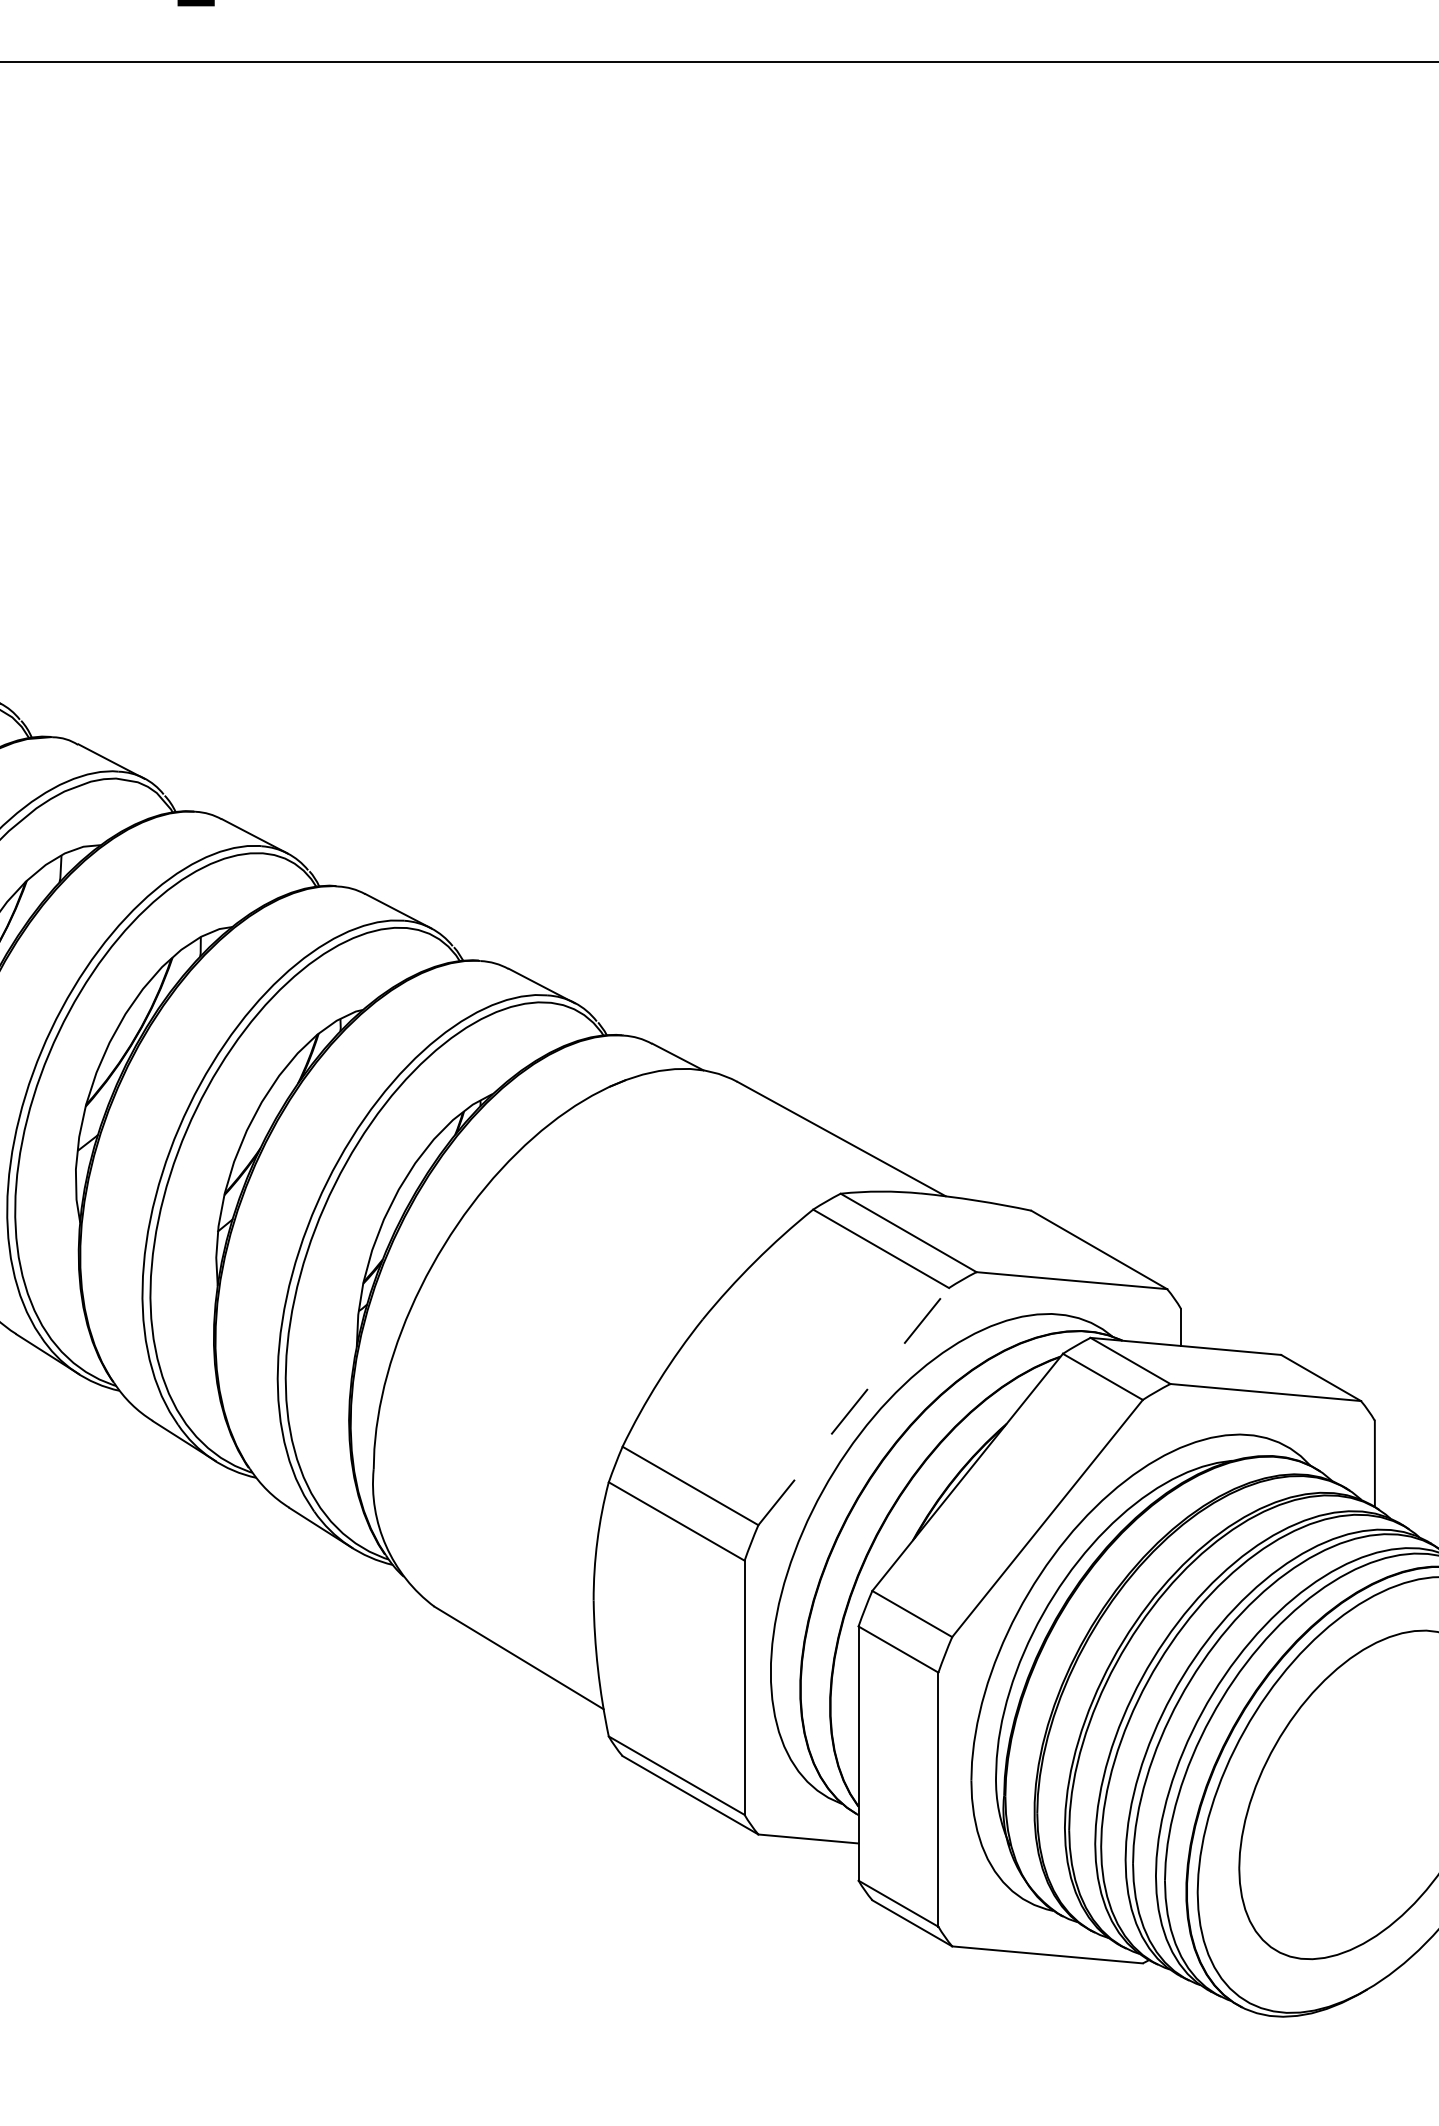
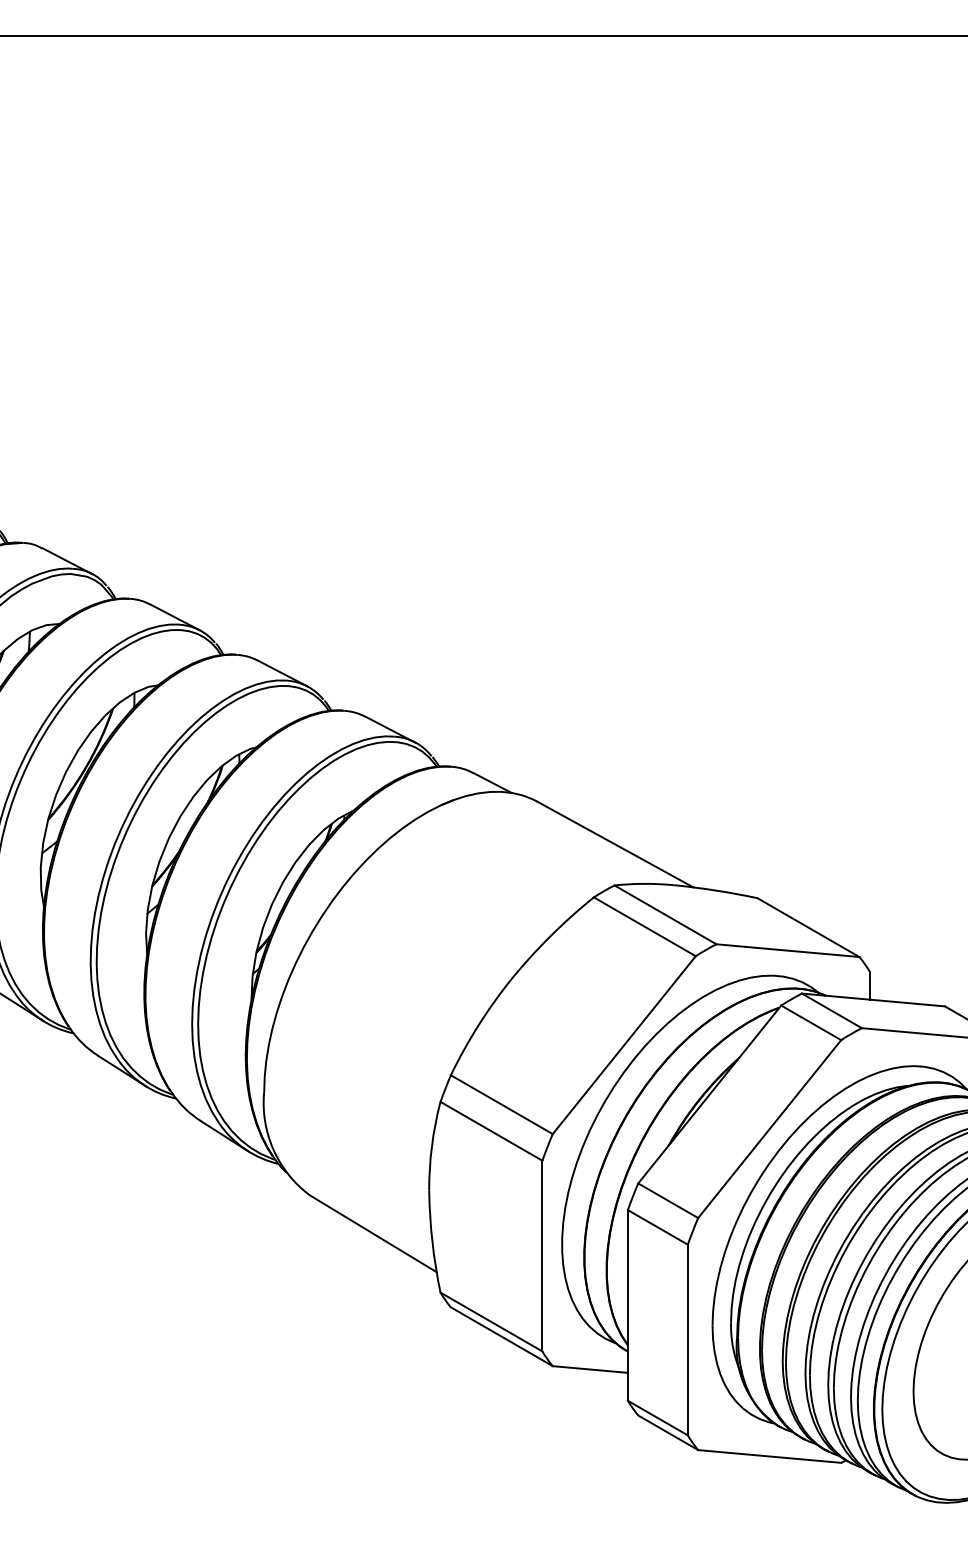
line: (854, 1406) -> (624, 1045), dashed -> solid

